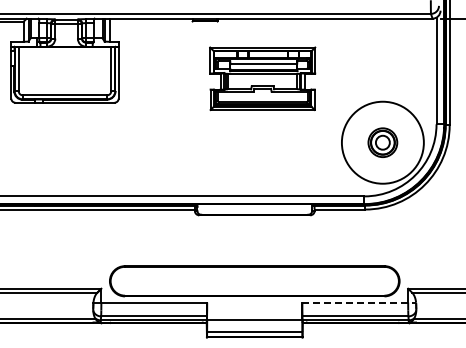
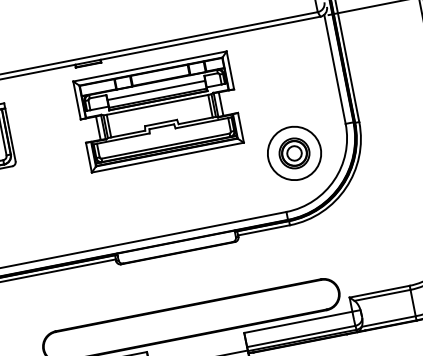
part: (262, 78) -> (158, 111), size x1.43
circle: (382, 142) -> (294, 153), size x0.62
line: (359, 302) -> (302, 321), dashed -> solid

